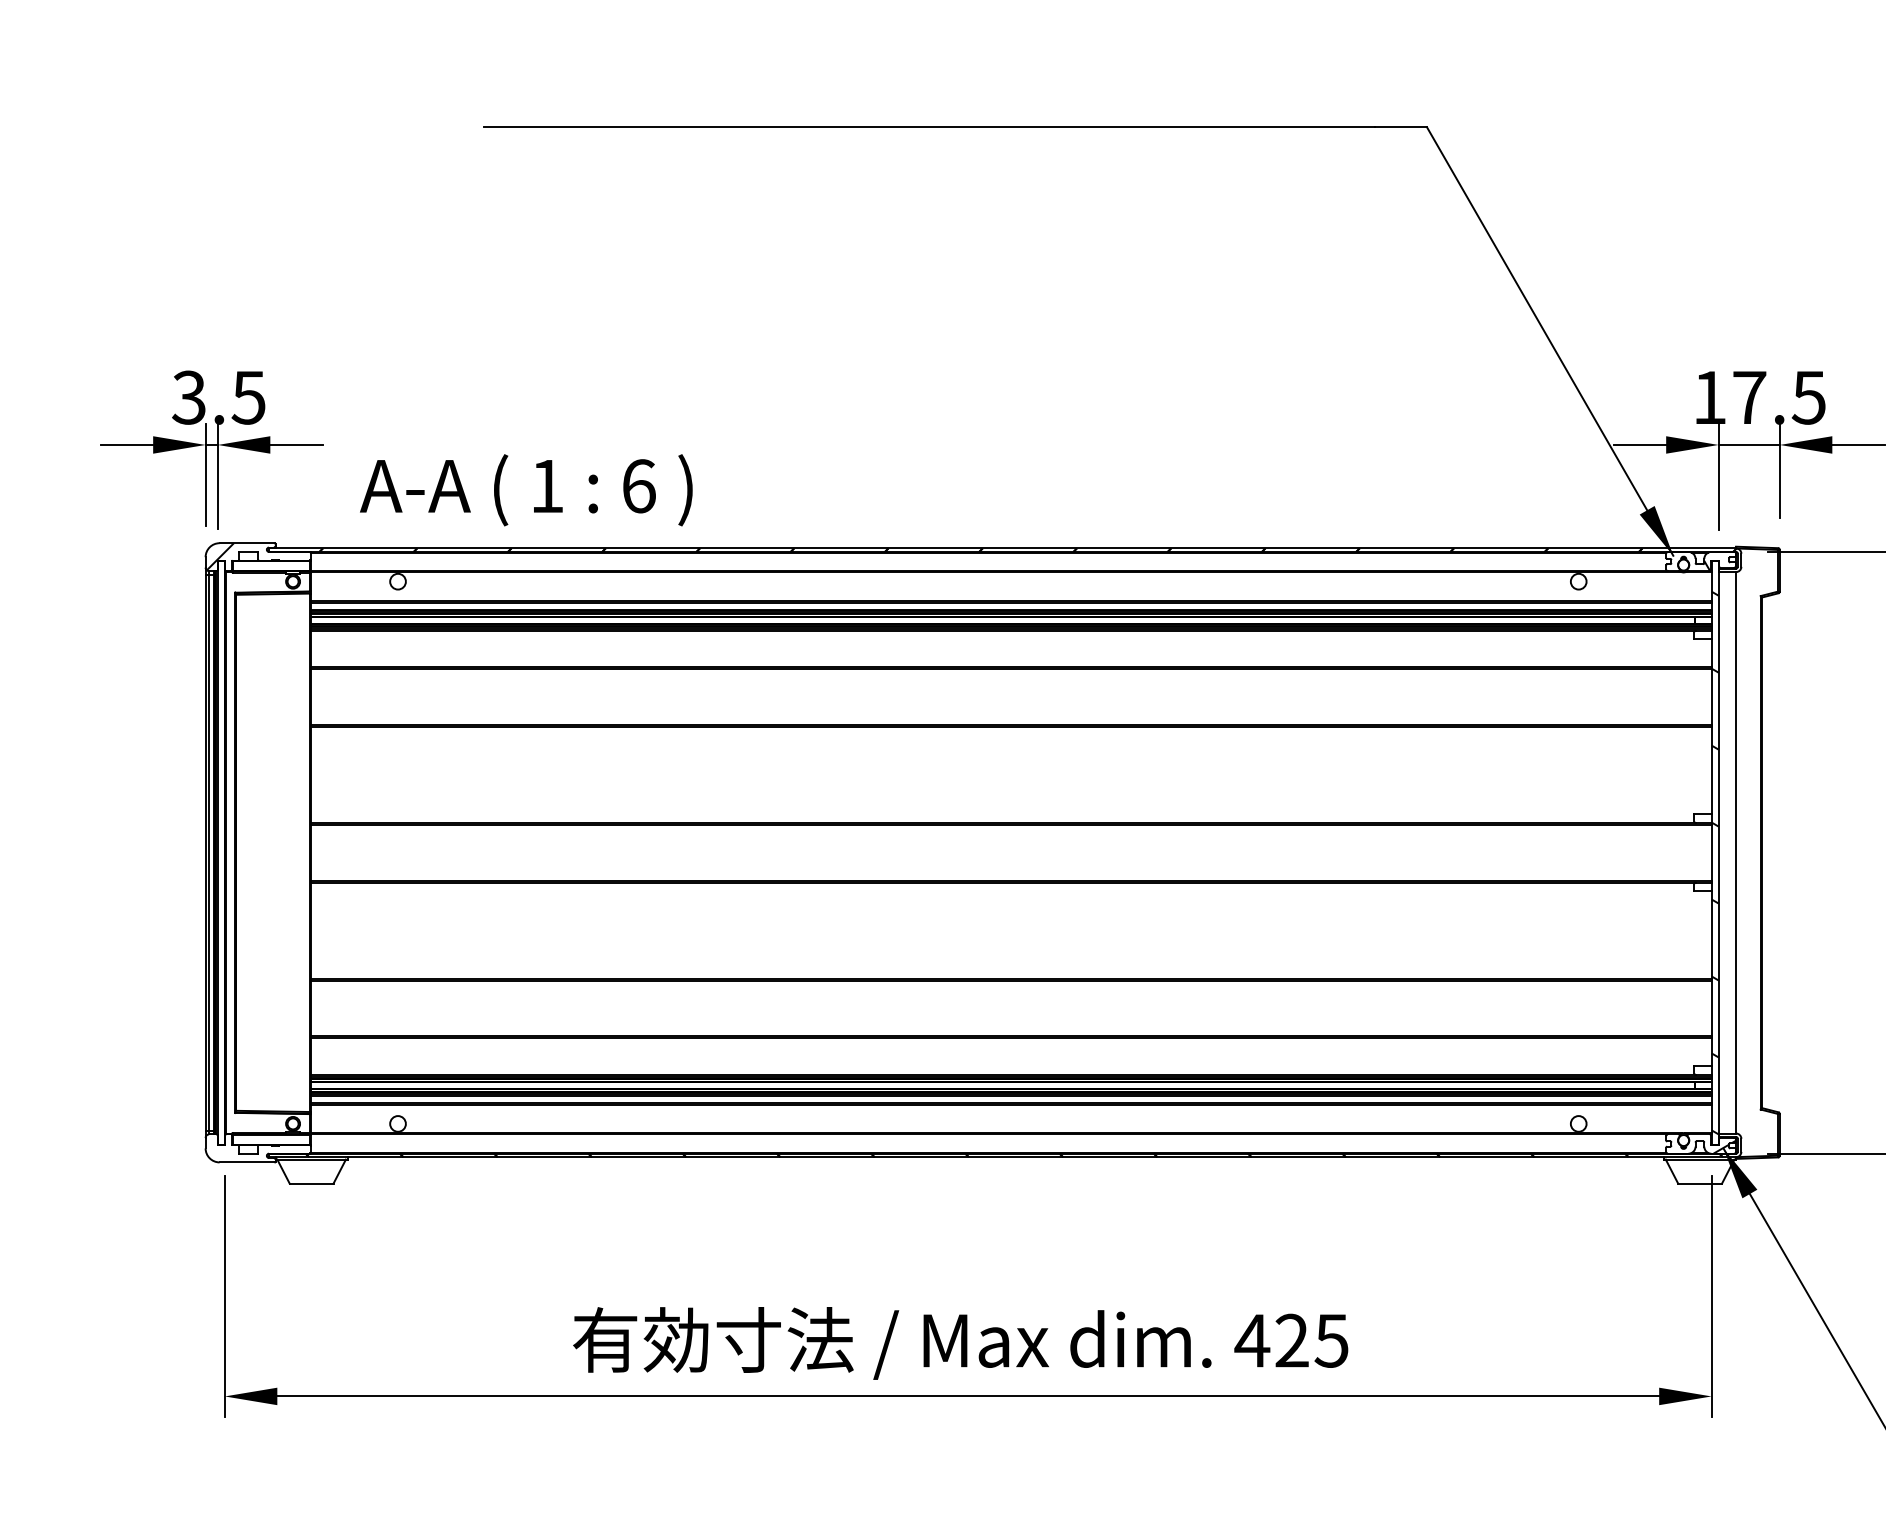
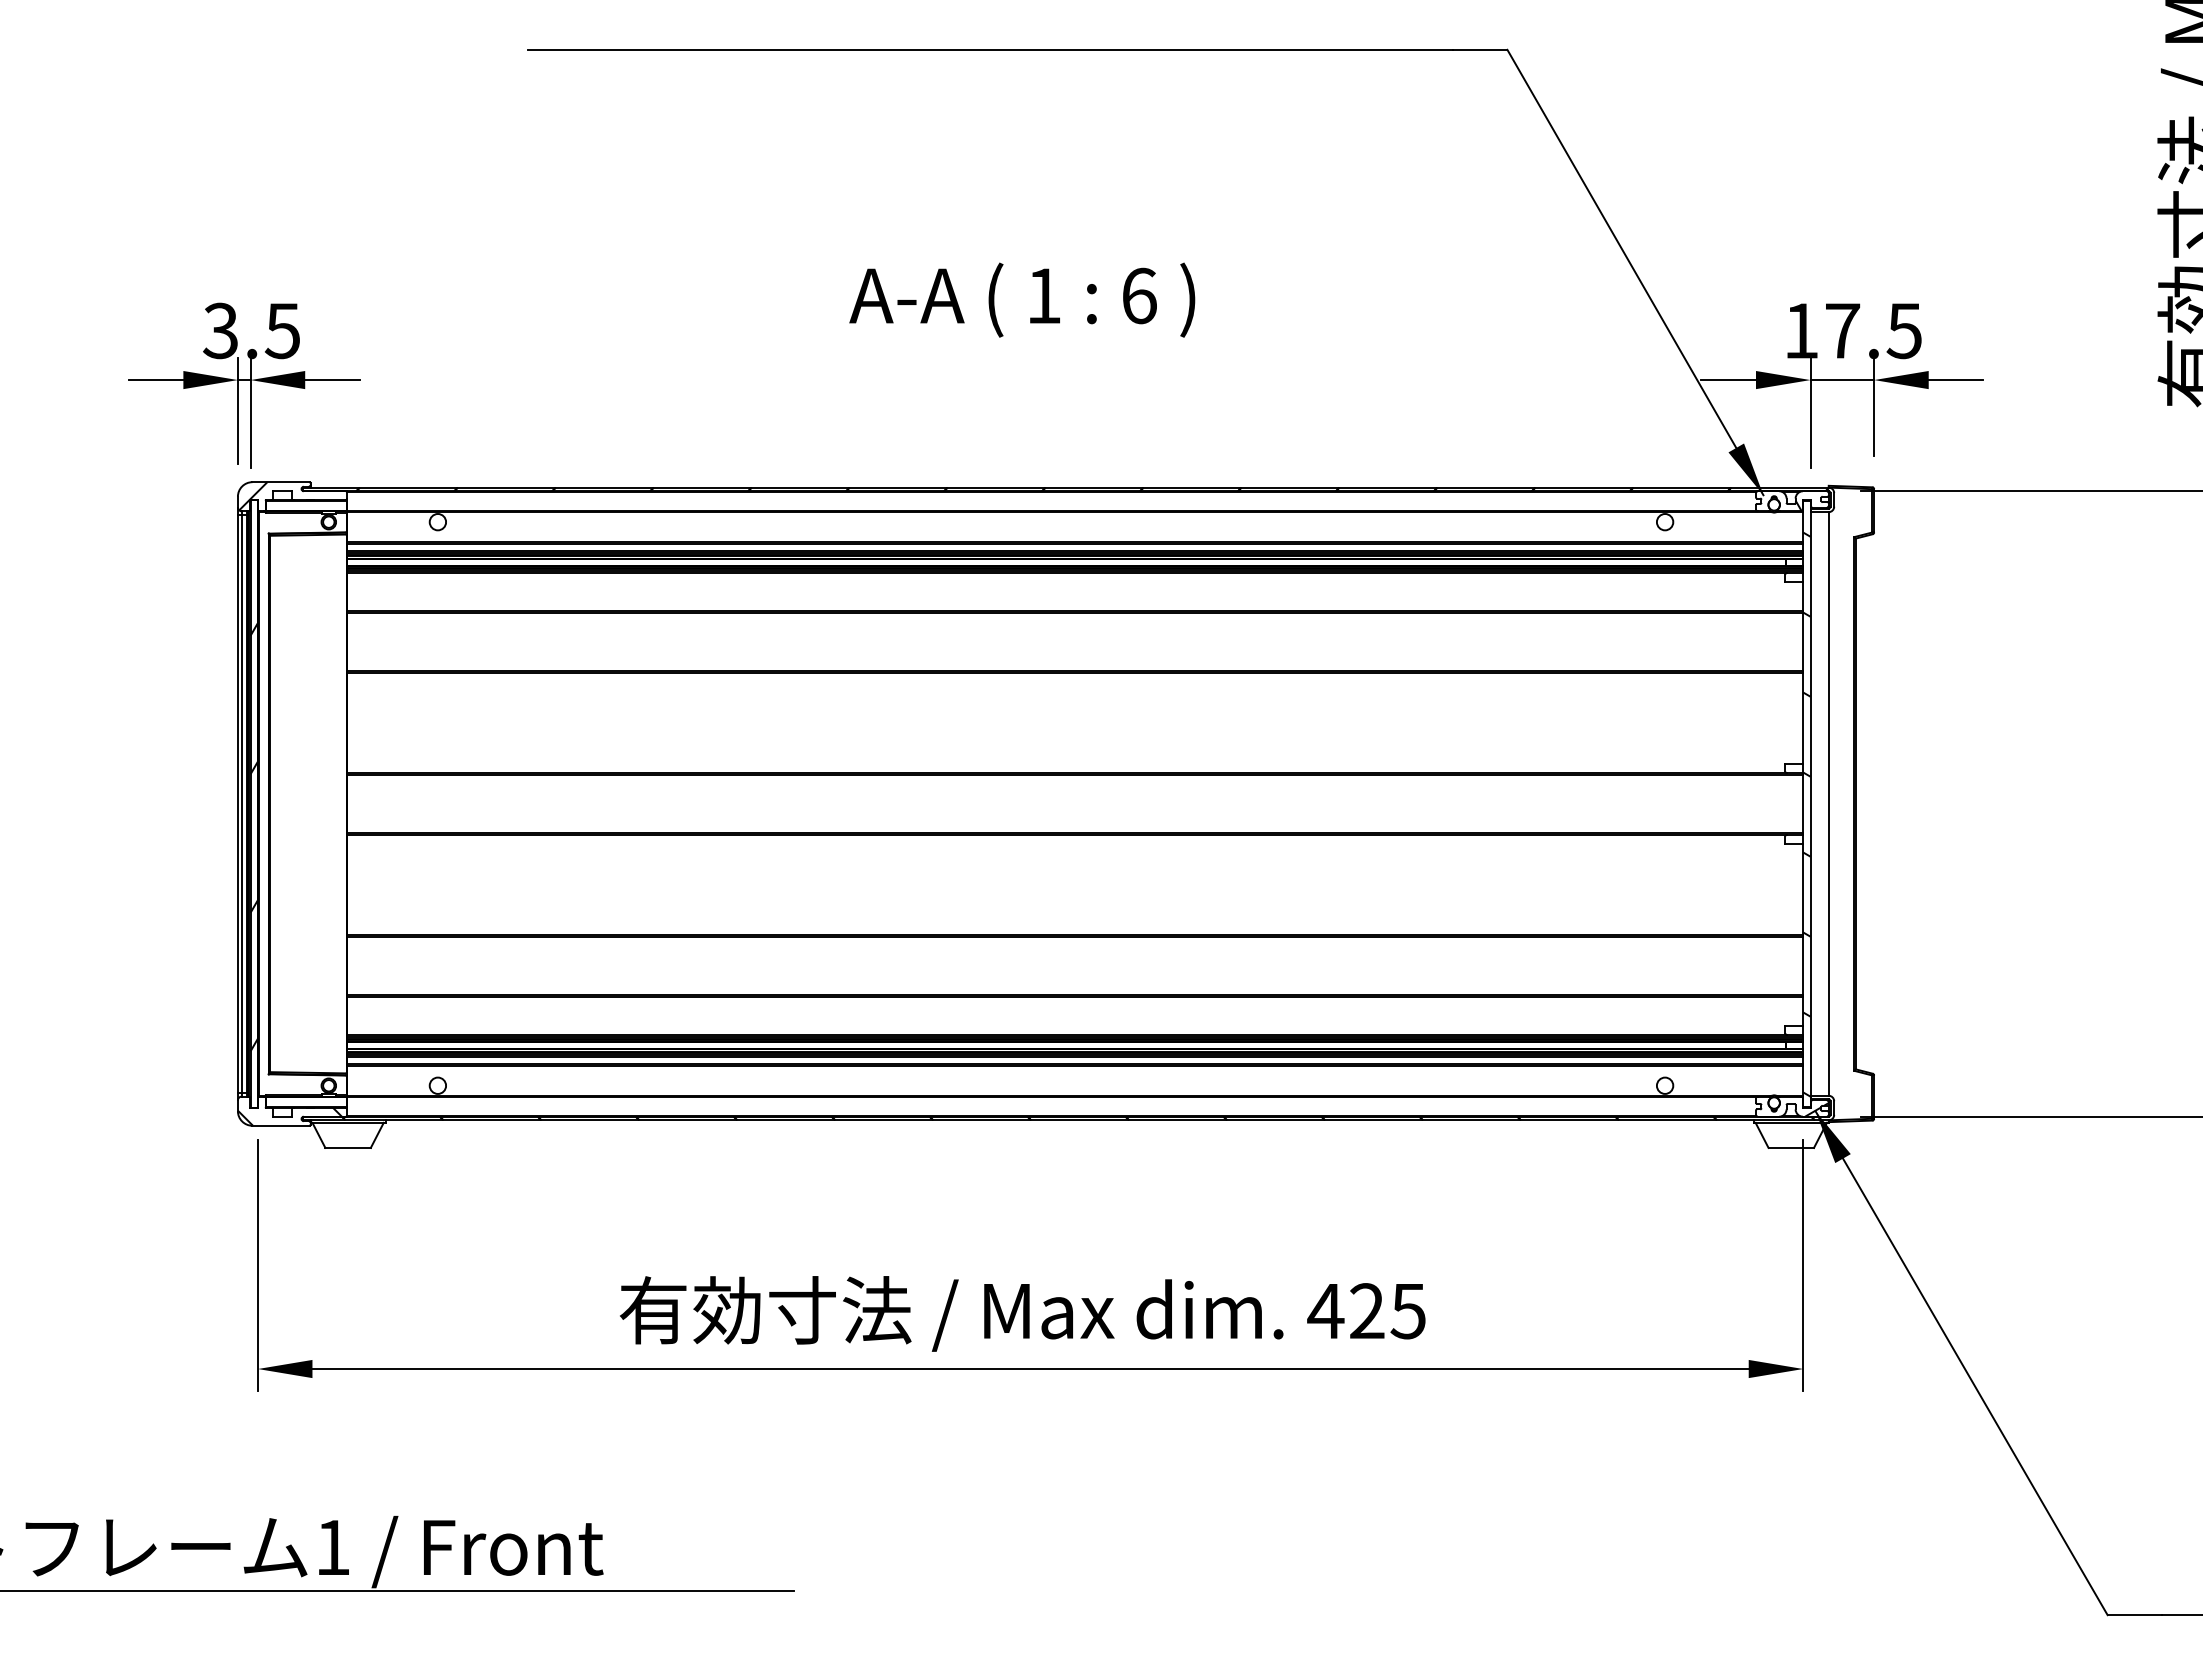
text: (526, 489) -> (1022, 299), moved
hatch: (220, 885) -> (253, 837), added
hatch: (255, 1153) -> (289, 1116), added

